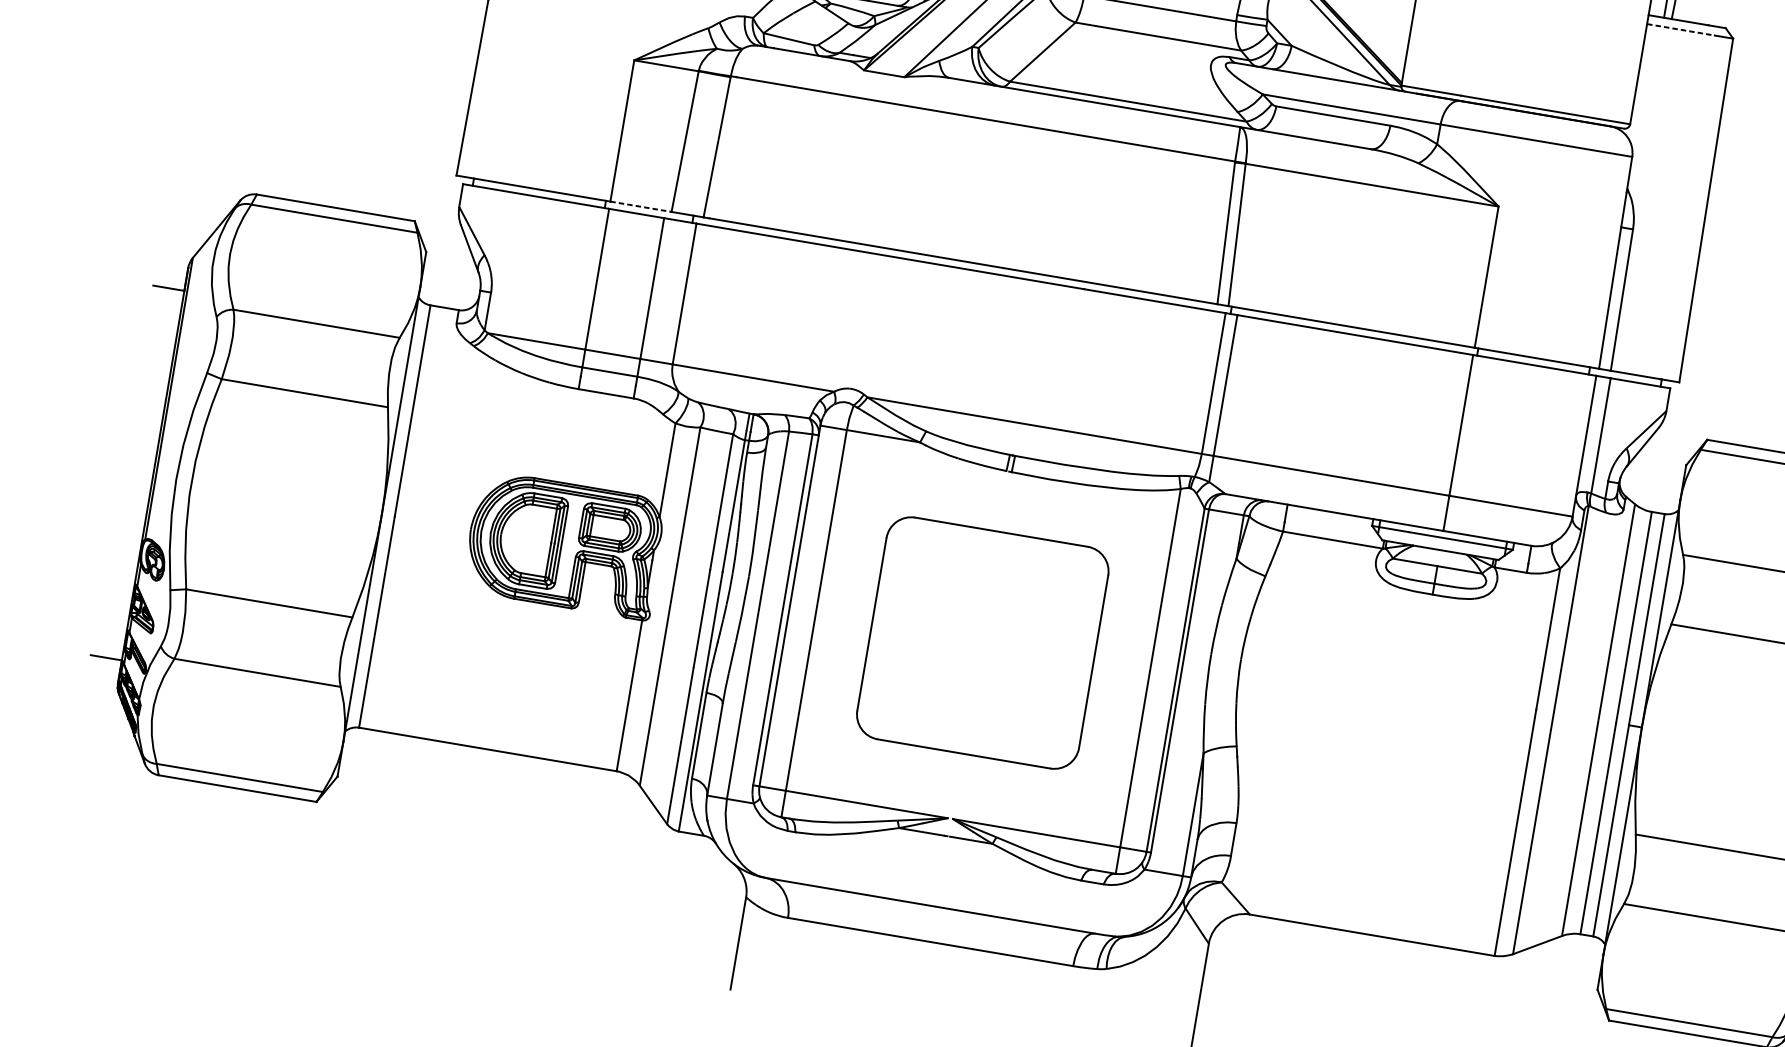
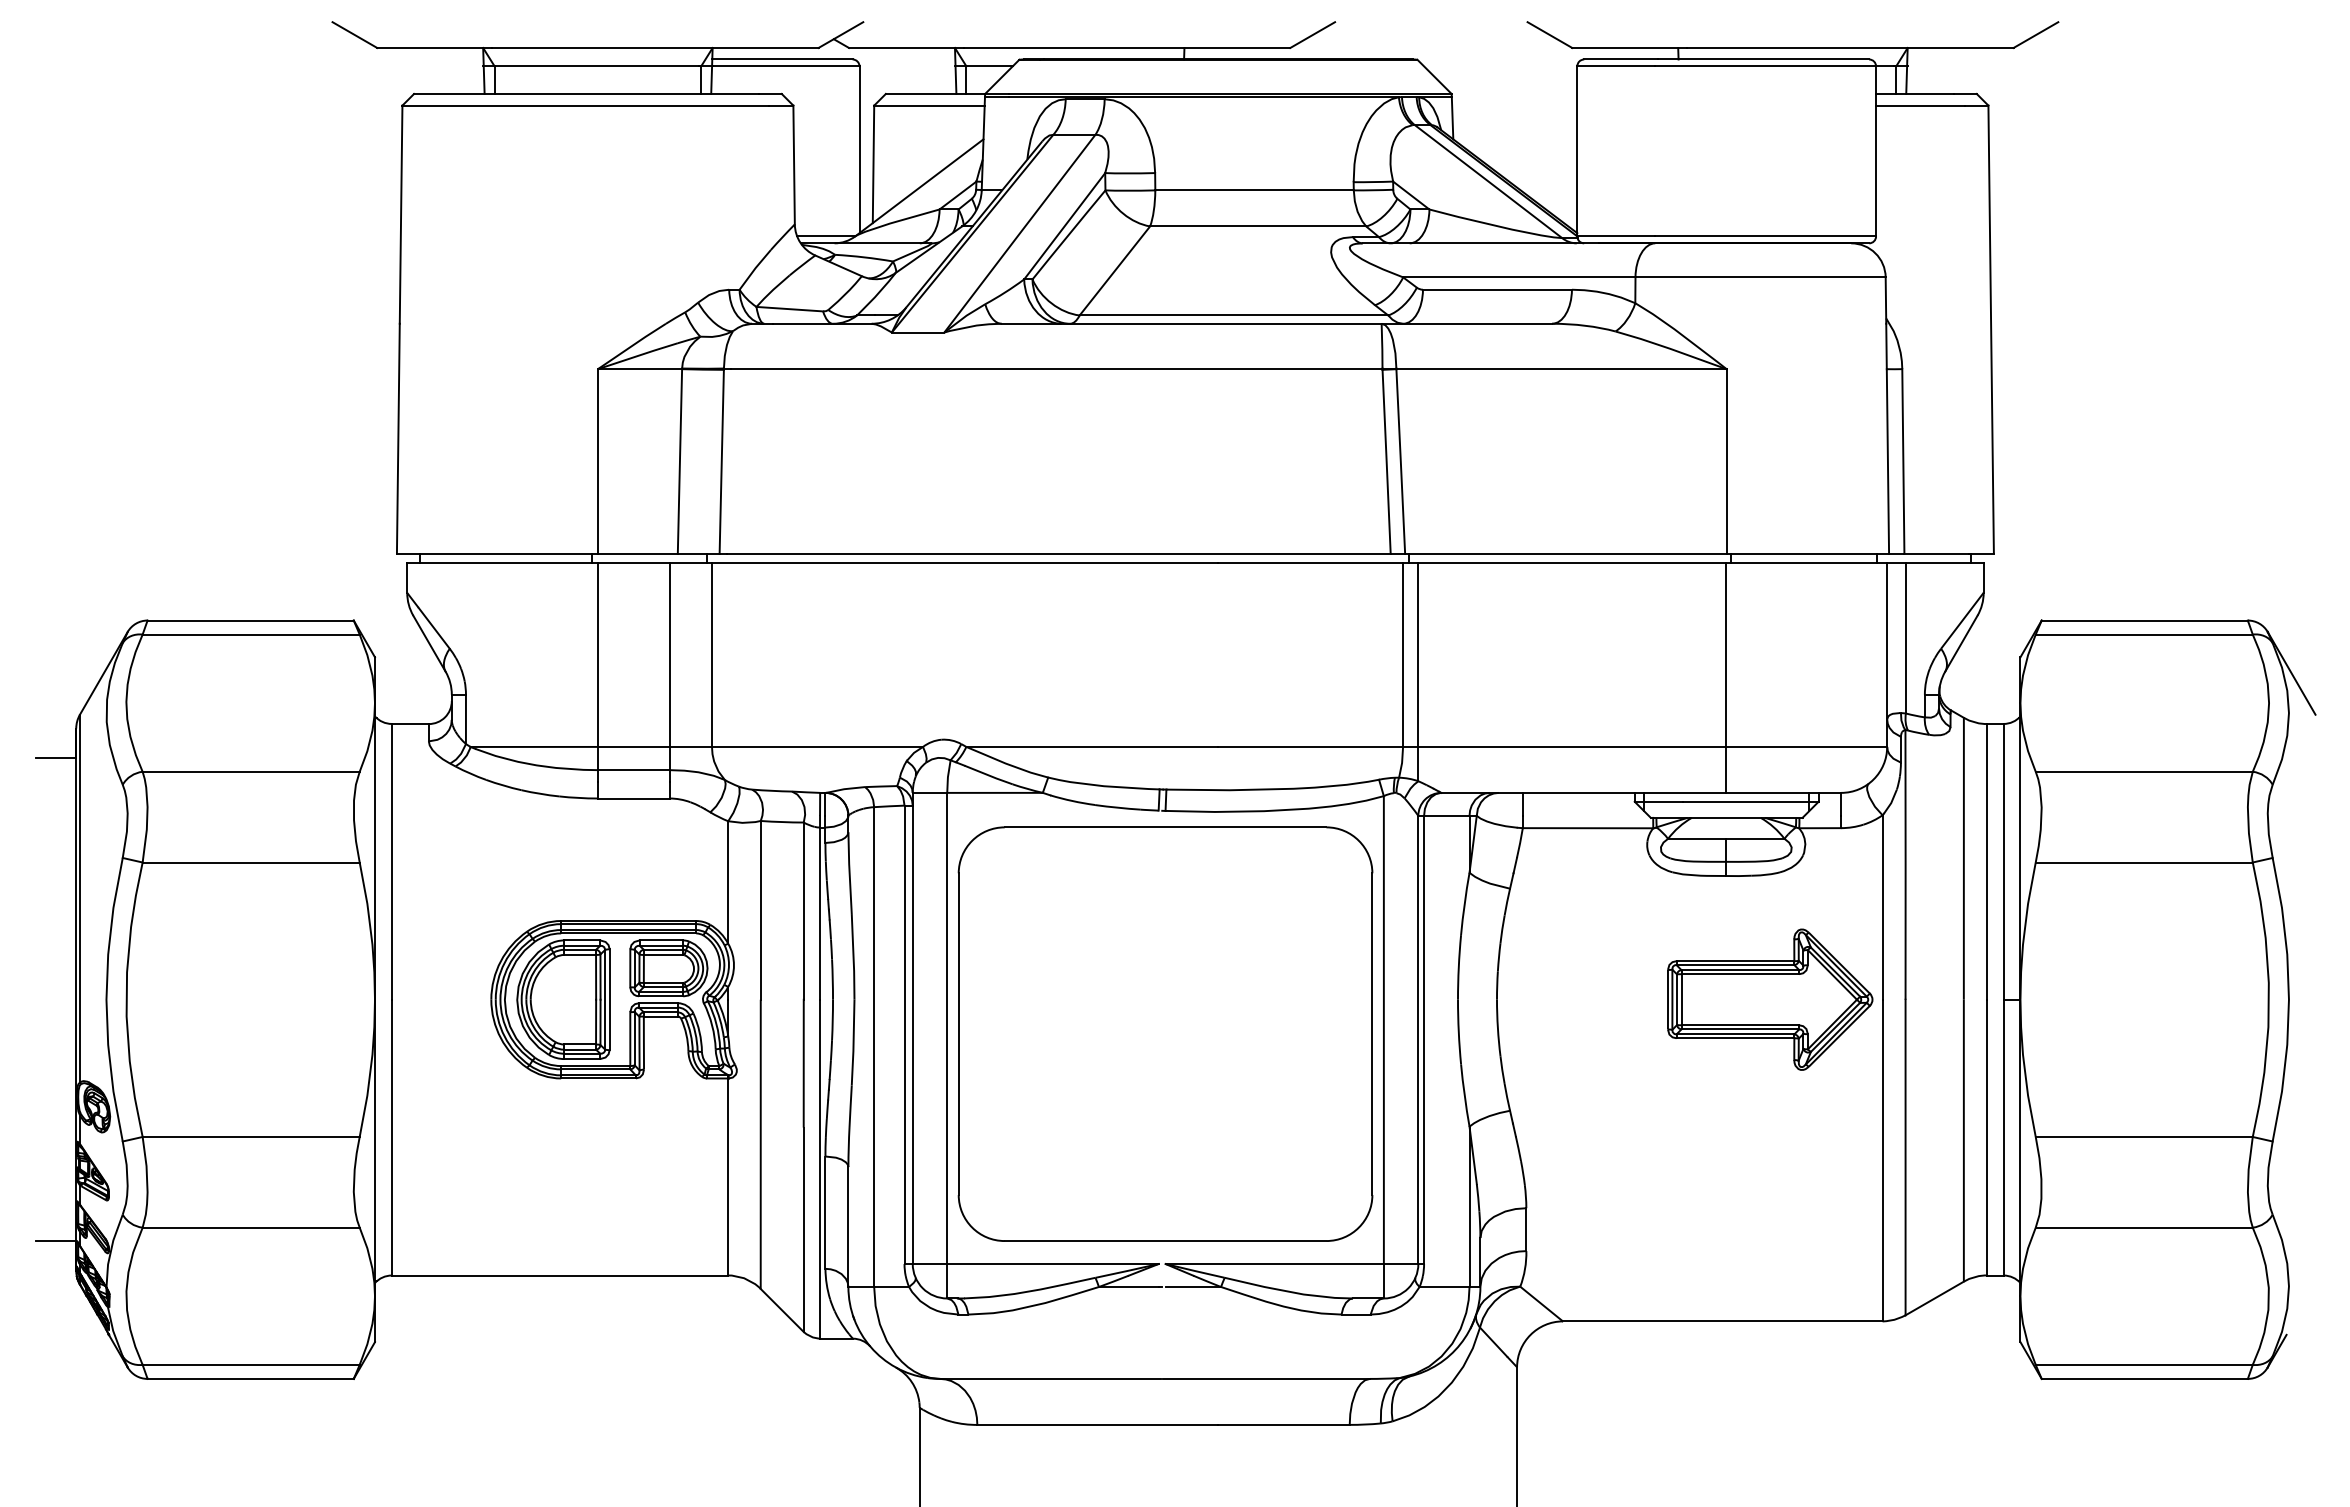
line: (1681, 29) -> (1920, 105), dashed -> solid
line: (640, 206) -> (637, 553), dashed -> solid
part: (982, 642) -> (1165, 1033), size x1.43
part: (1450, 694) -> (1770, 999), added

